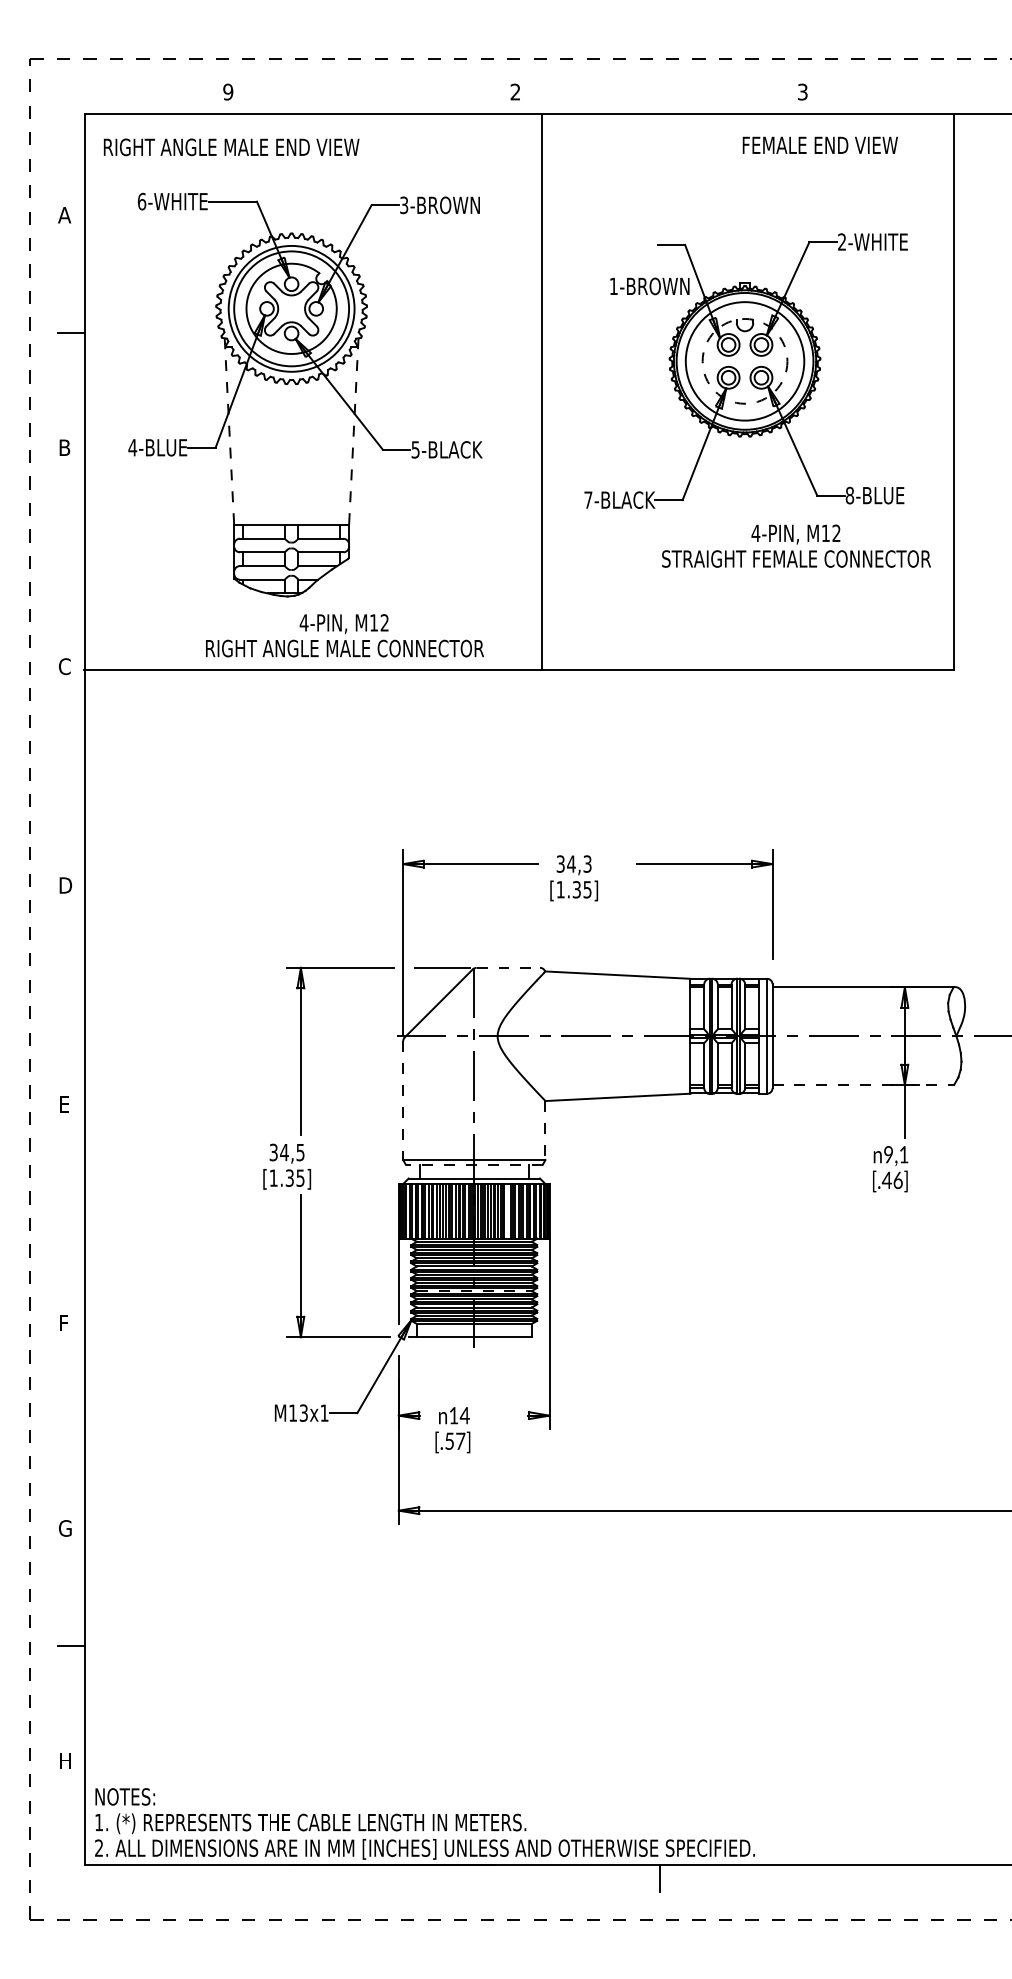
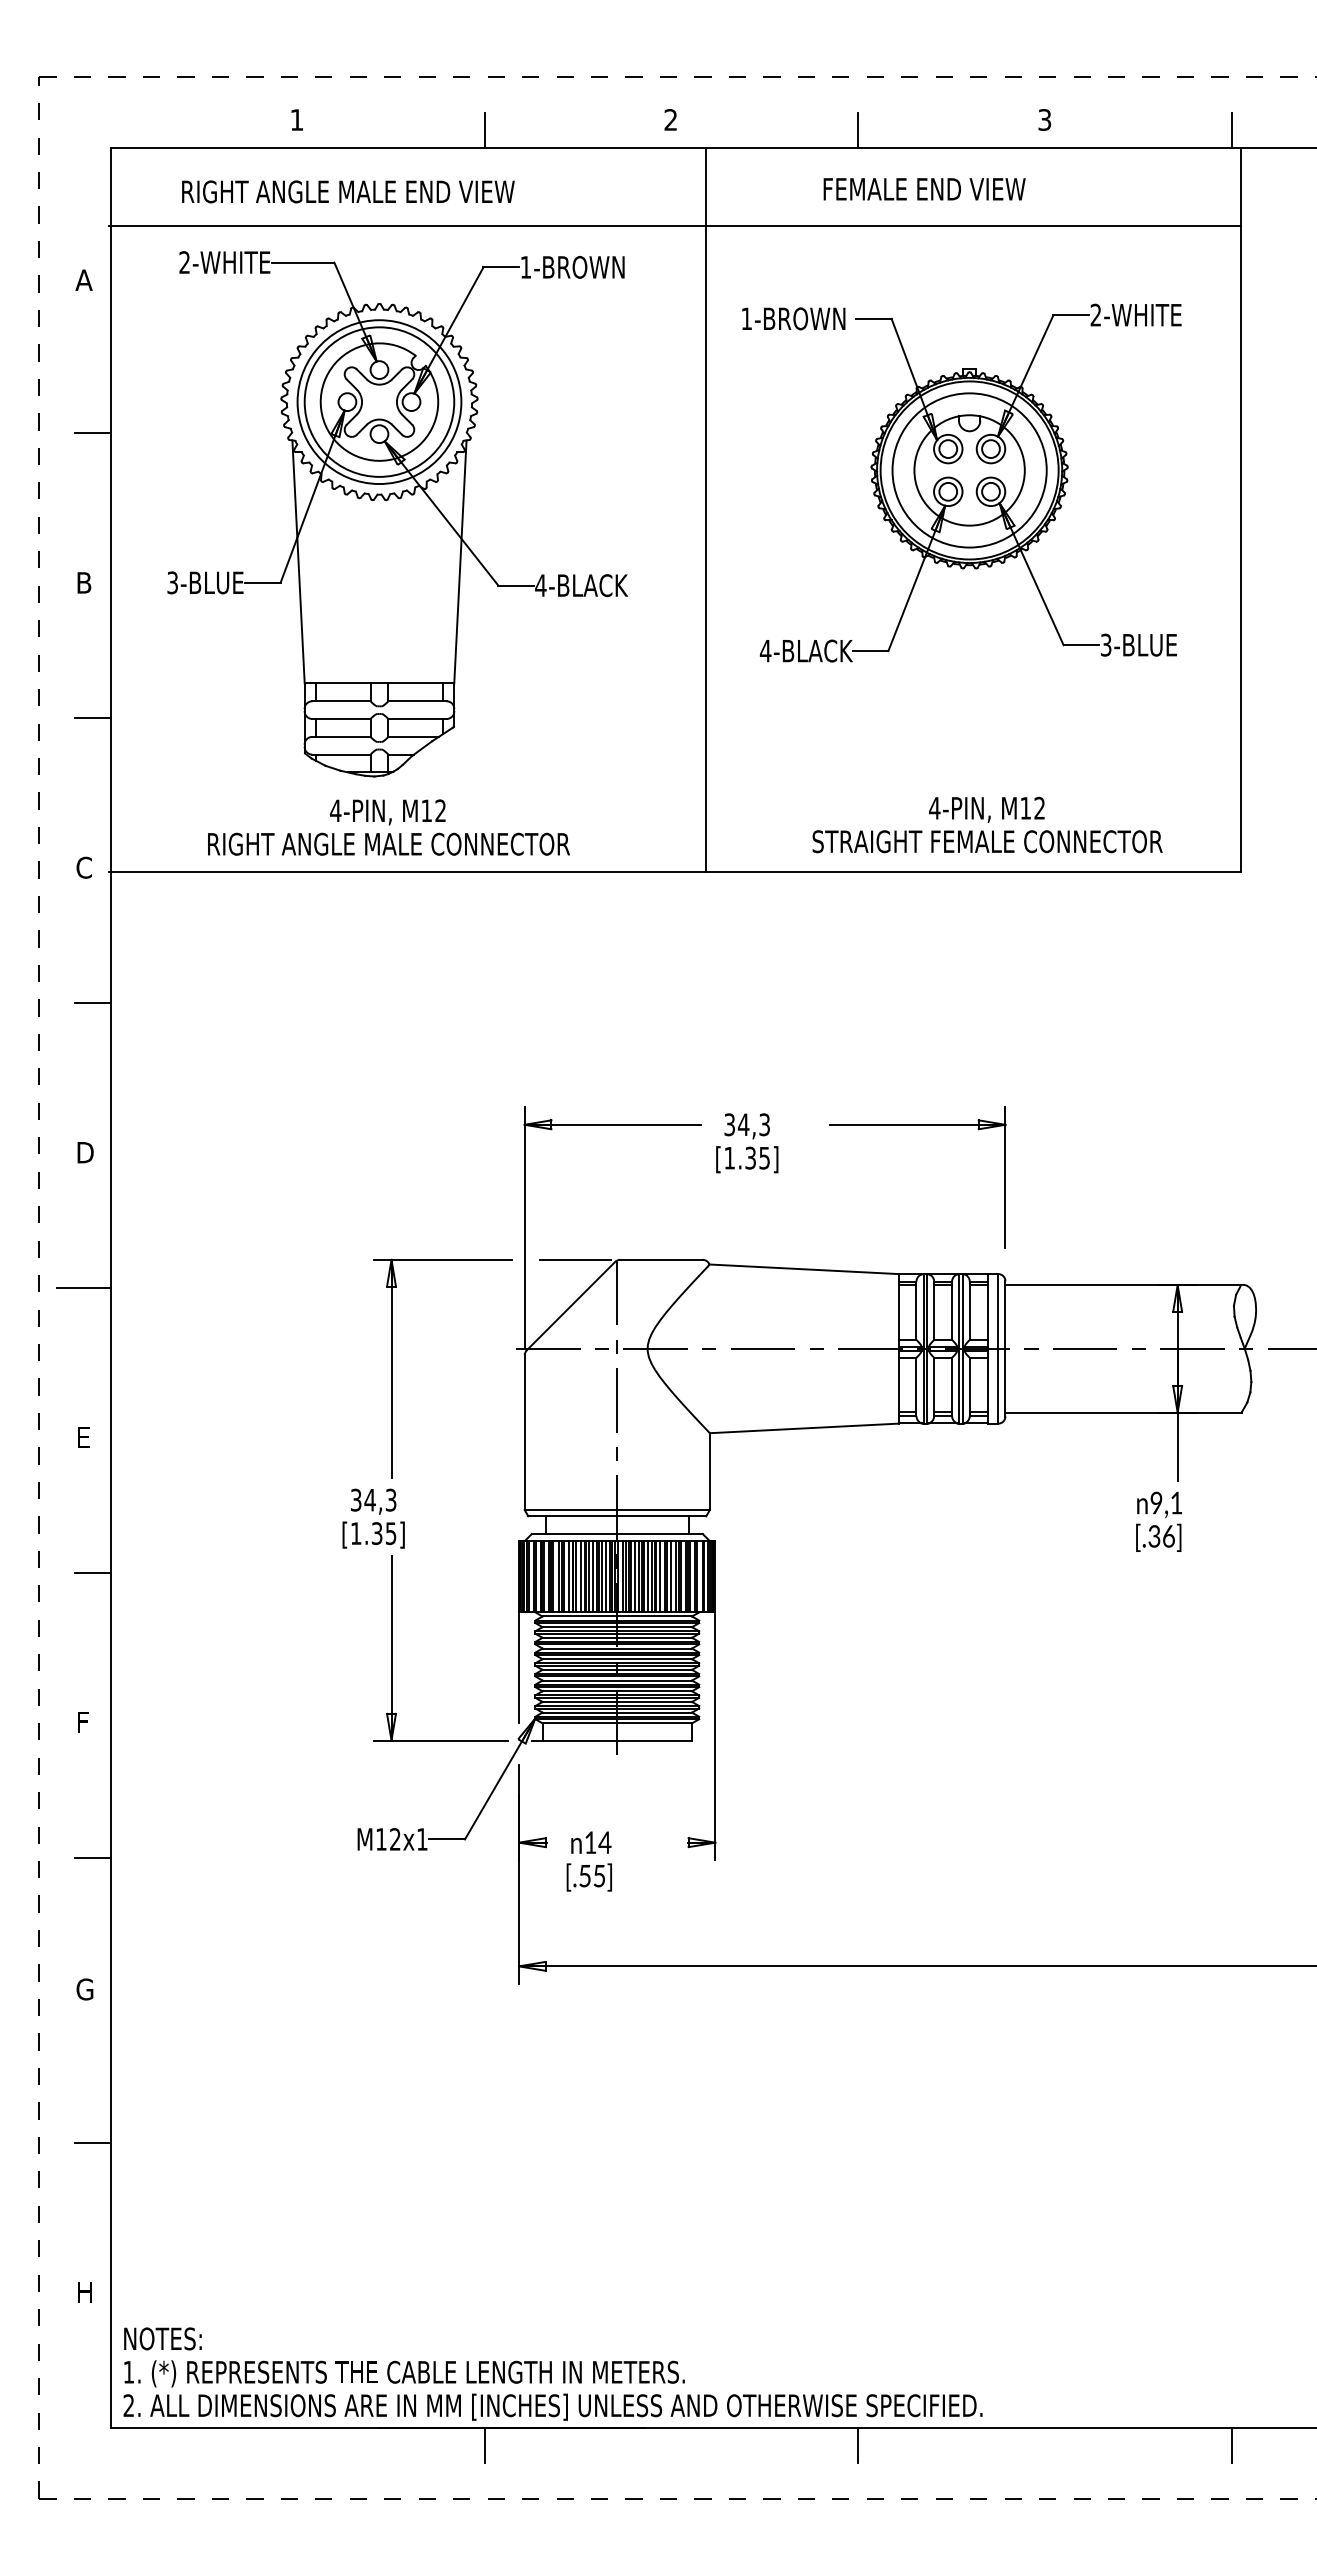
text: (227, 91) -> (296, 119), 9 -> 1
line: (372, 100) -> (484, 130), added
line: (659, 100) -> (858, 130), added
line: (947, 100) -> (1232, 130), added
text: (820, 145) -> (924, 189), moved
text: (231, 147) -> (348, 191), moved
line: (518, 173) -> (674, 226), added
text: (141, 201) -> (184, 262), 6-WHITE -> 2-WHITE
text: (403, 204) -> (525, 266), 3-BROWN -> 1-BROWN
text: (649, 286) -> (793, 318), moved
circle: (744, 361) -> (969, 470), dashed -> solid
line: (229, 431) -> (298, 561), dashed -> solid
line: (353, 431) -> (460, 561), dashed -> solid
text: (132, 447) -> (172, 582), 4-BLUE -> 3-BLUE
text: (415, 449) -> (540, 585), 5-BLACK -> 4-BLACK
text: (849, 495) -> (1105, 644), 8-BLUE -> 3-BLUE
text: (588, 500) -> (765, 651), 7-BLACK -> 4-BLACK
text: (796, 545) -> (987, 824), moved
line: (71, 551) -> (92, 718), added
text: (344, 635) -> (388, 827), moved
line: (71, 770) -> (92, 1003), added
line: (509, 967) -> (662, 1259), dashed -> solid
line: (64, 989) -> (83, 1288), added
line: (864, 1085) -> (1124, 1412), dashed -> solid
line: (403, 1101) -> (524, 1433), dashed -> solid
line: (545, 1131) -> (709, 1472), dashed -> solid
text: (300, 1151) -> (391, 1499), 34,5 -> 34,3
line: (473, 1165) -> (616, 1516), dashed -> solid
text: (886, 1180) -> (1153, 1536), [.46] -> [.36]
line: (71, 1208) -> (92, 1572), added
line: (506, 1211) -> (659, 1576), added
line: (474, 1291) -> (617, 1680), dashed -> solid
text: (303, 1413) -> (395, 1839), M13x1 -> M12x1
line: (71, 1427) -> (92, 1857), added
text: (460, 1441) -> (599, 1876), [.57] -> [.55]
line: (372, 1878) -> (484, 2445), added
line: (947, 1878) -> (1232, 2445), added

